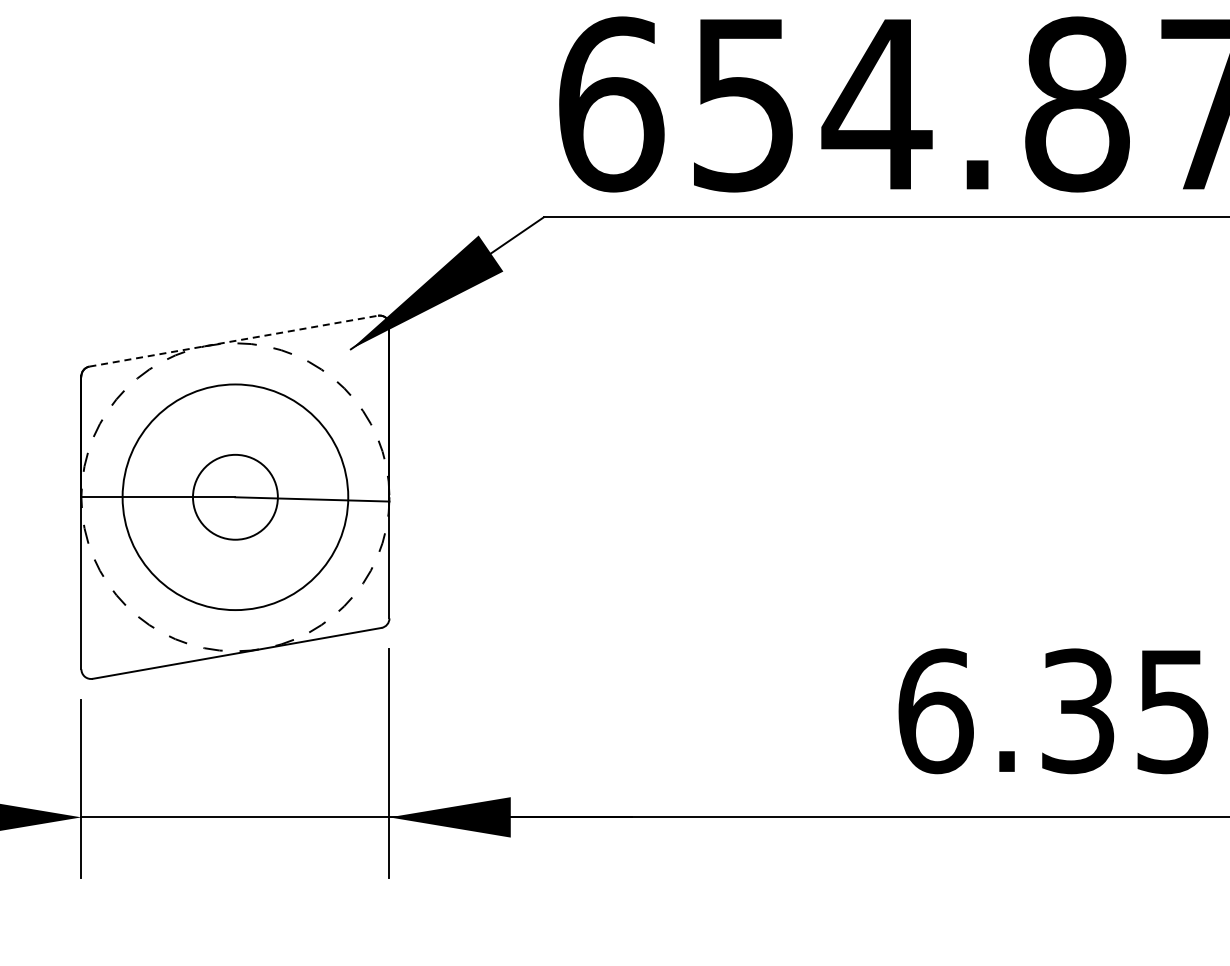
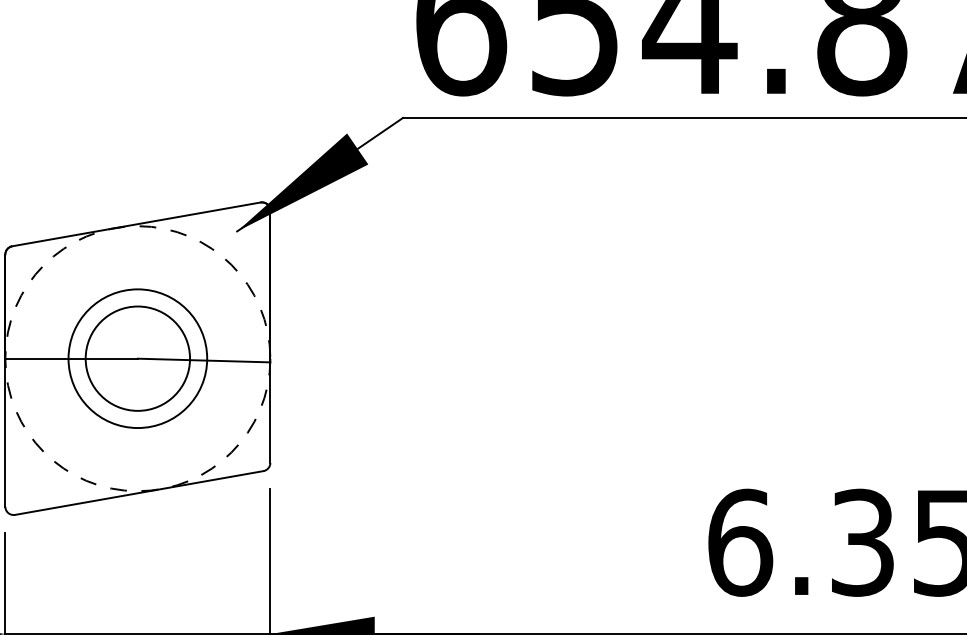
line: (233, 341) -> (136, 224), dashed -> solid
circle: (235, 496) -> (137, 358), size x0.71
circle: (235, 496) -> (137, 358), size x1.43

